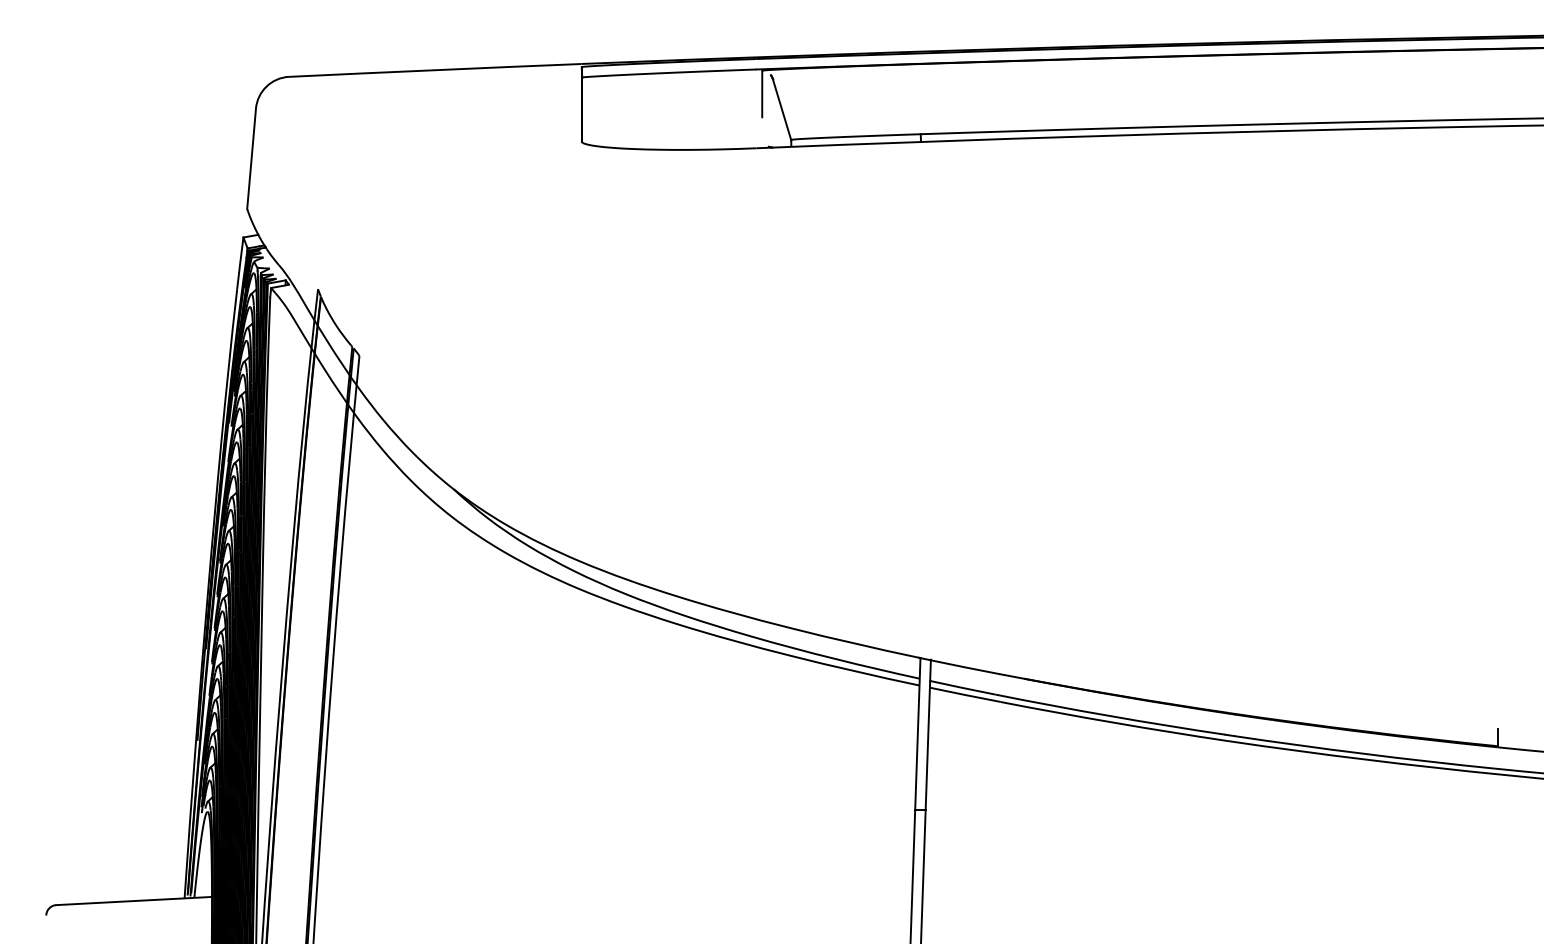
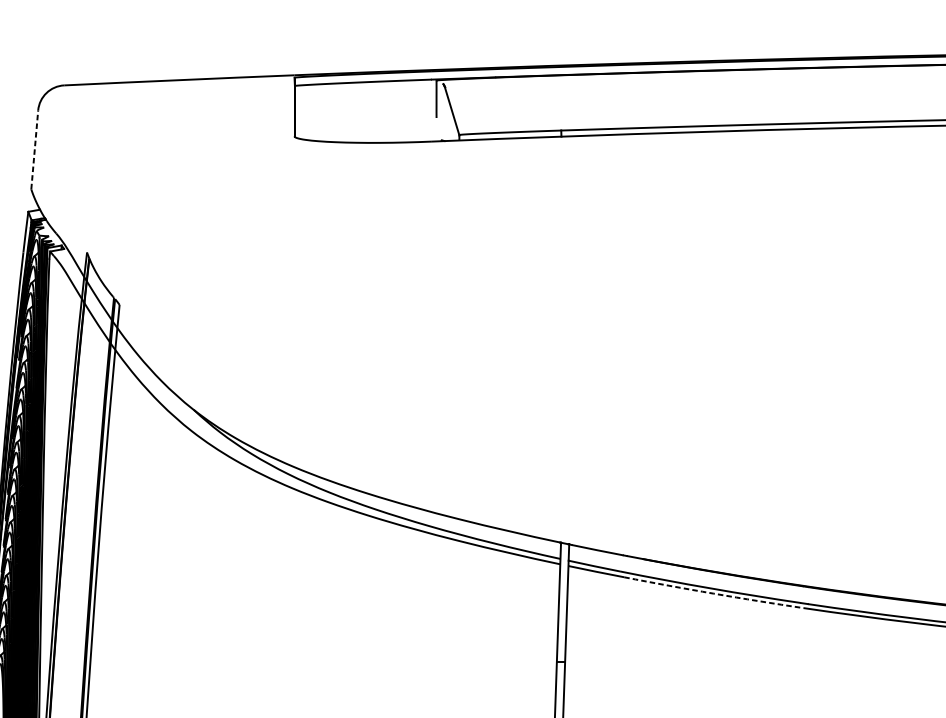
line: (251, 158) -> (34, 149), solid -> dashed
arc: (1114, 722) -> (713, 593), solid -> dashed

